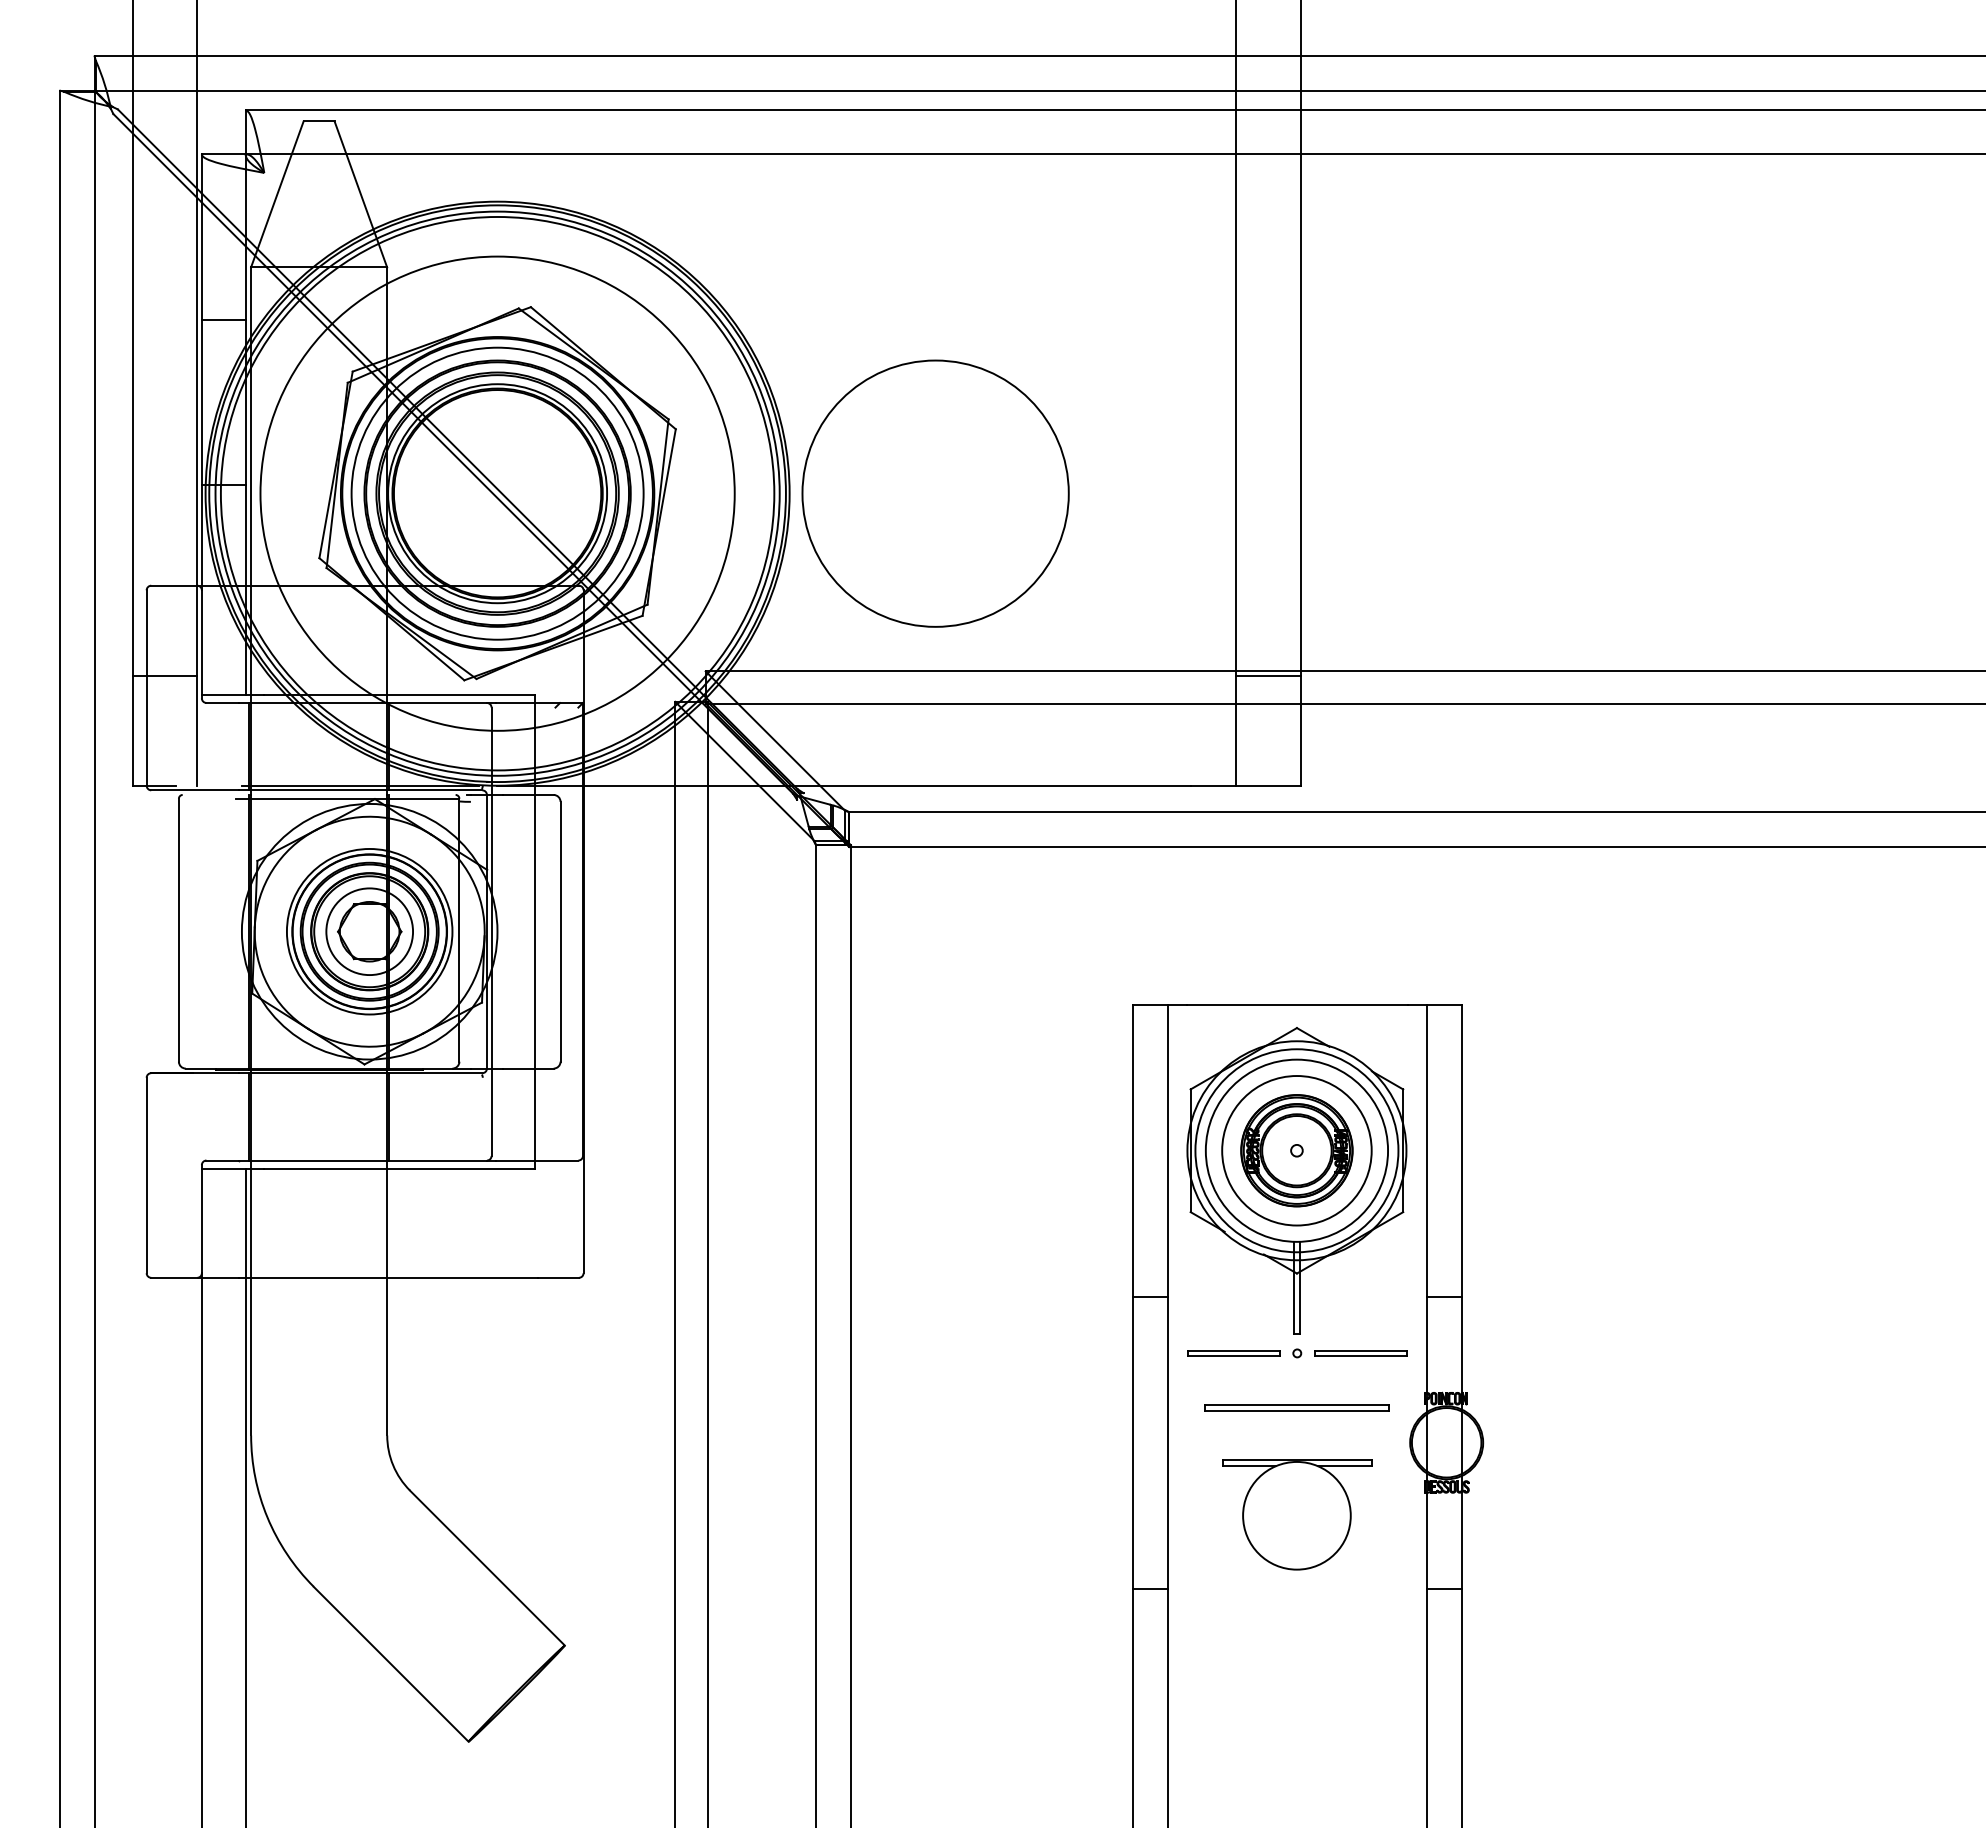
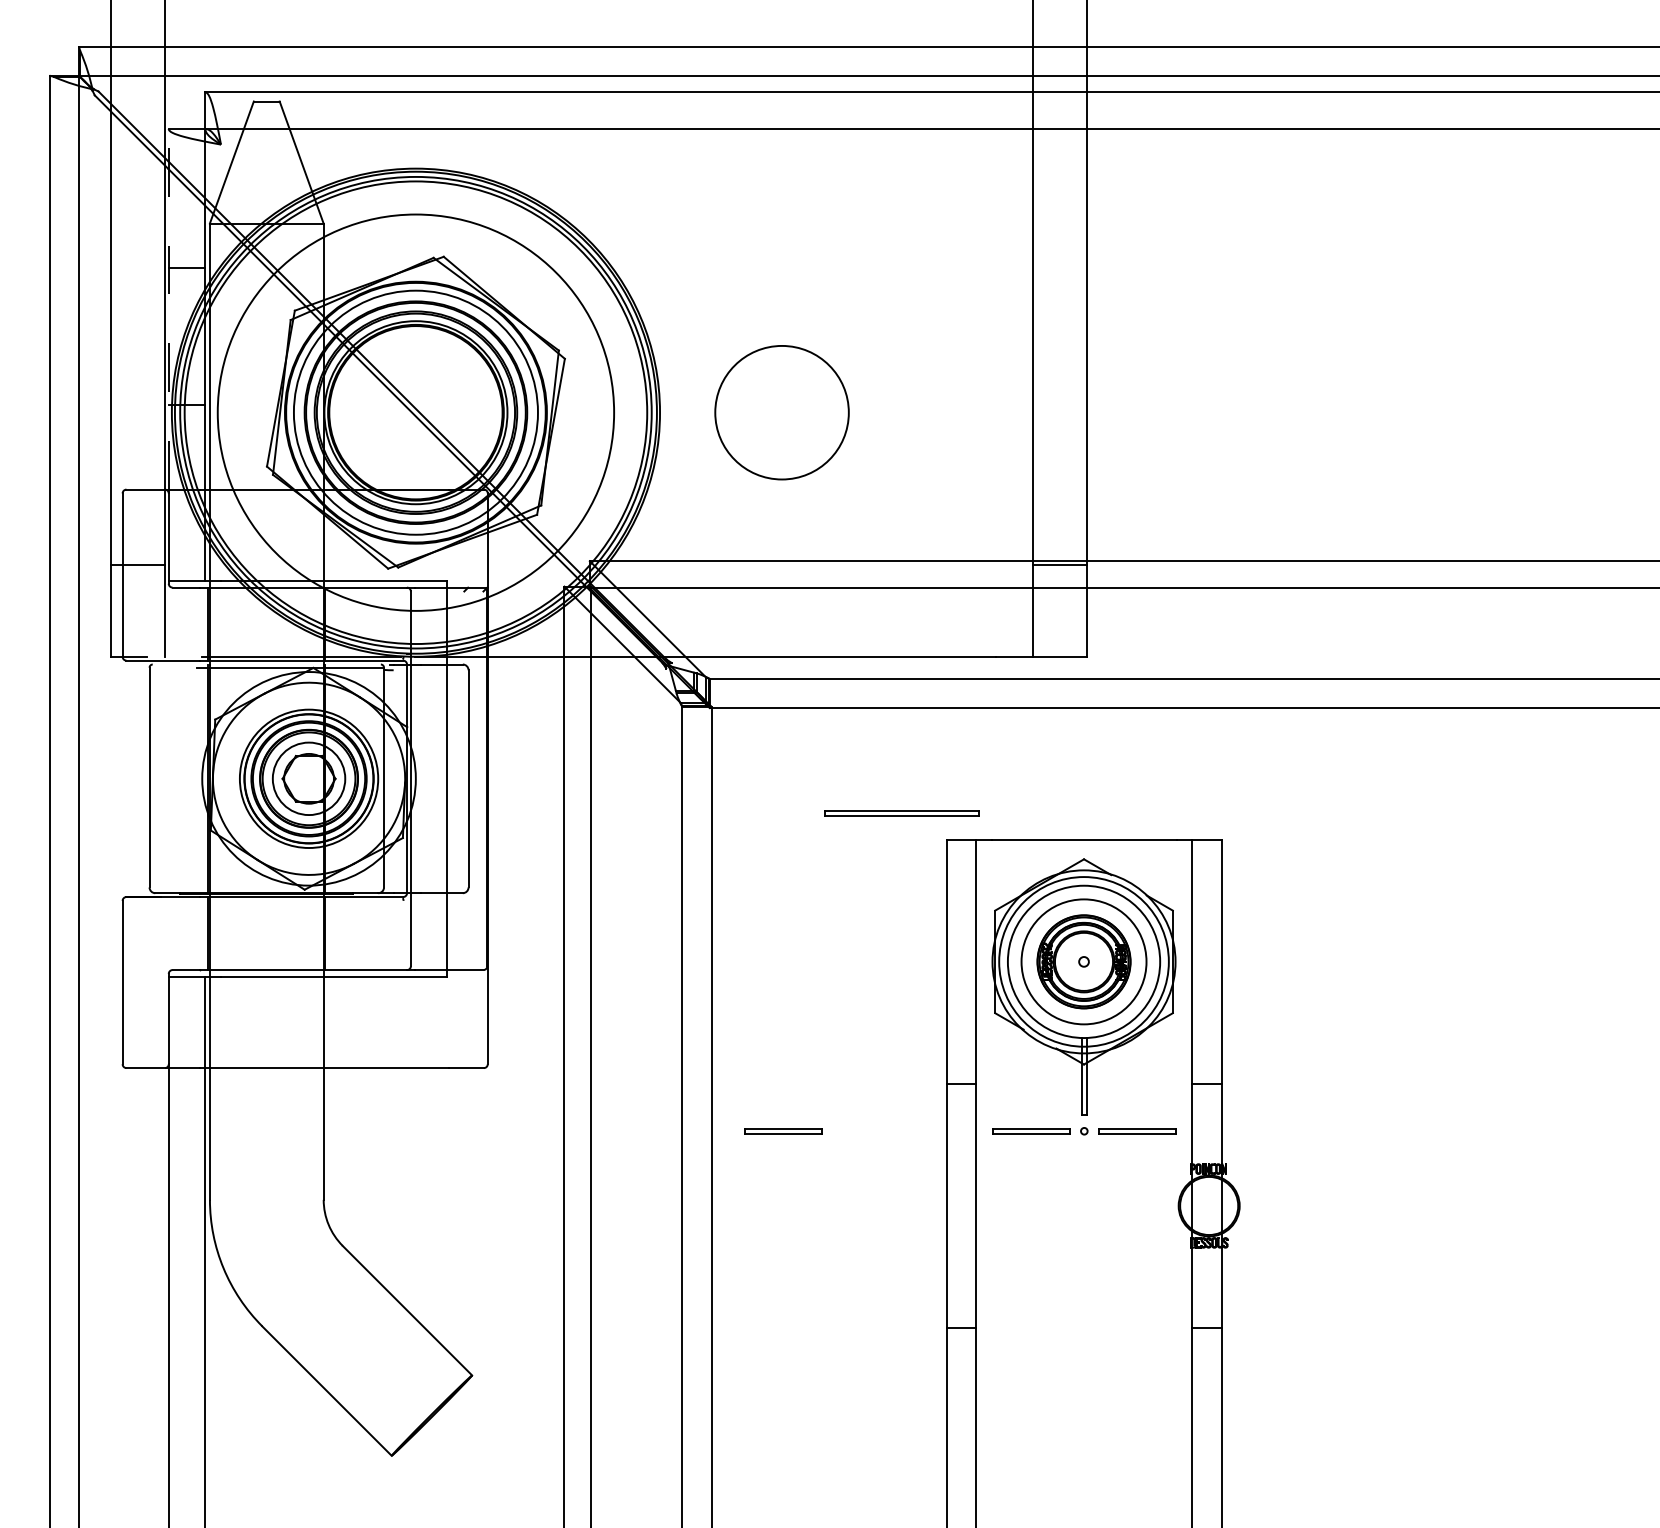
line: (201, 370) -> (168, 309), solid -> dashed
circle: (935, 493) -> (781, 412), size x0.6
part: (937, 1353) -> (783, 1131), added
part: (1296, 1407) -> (901, 812), moved
part: (1297, 1514) -> (1084, 1265), removed

